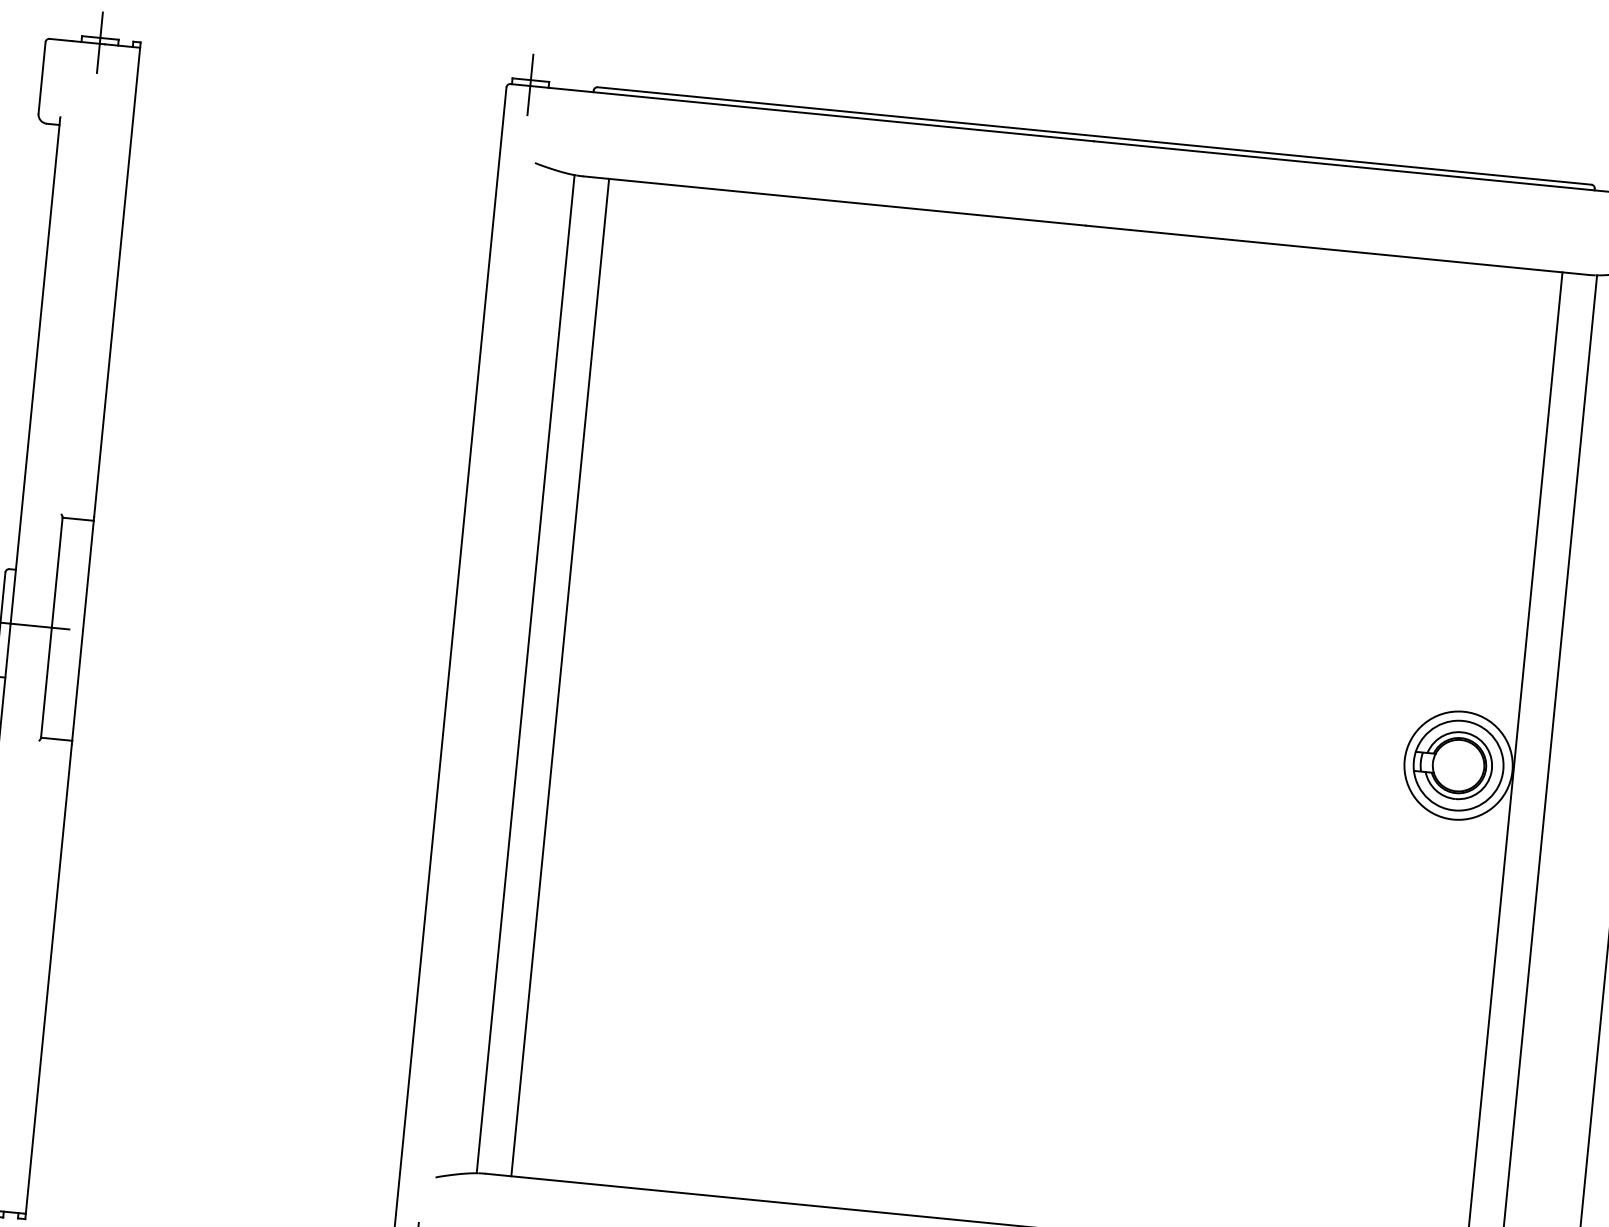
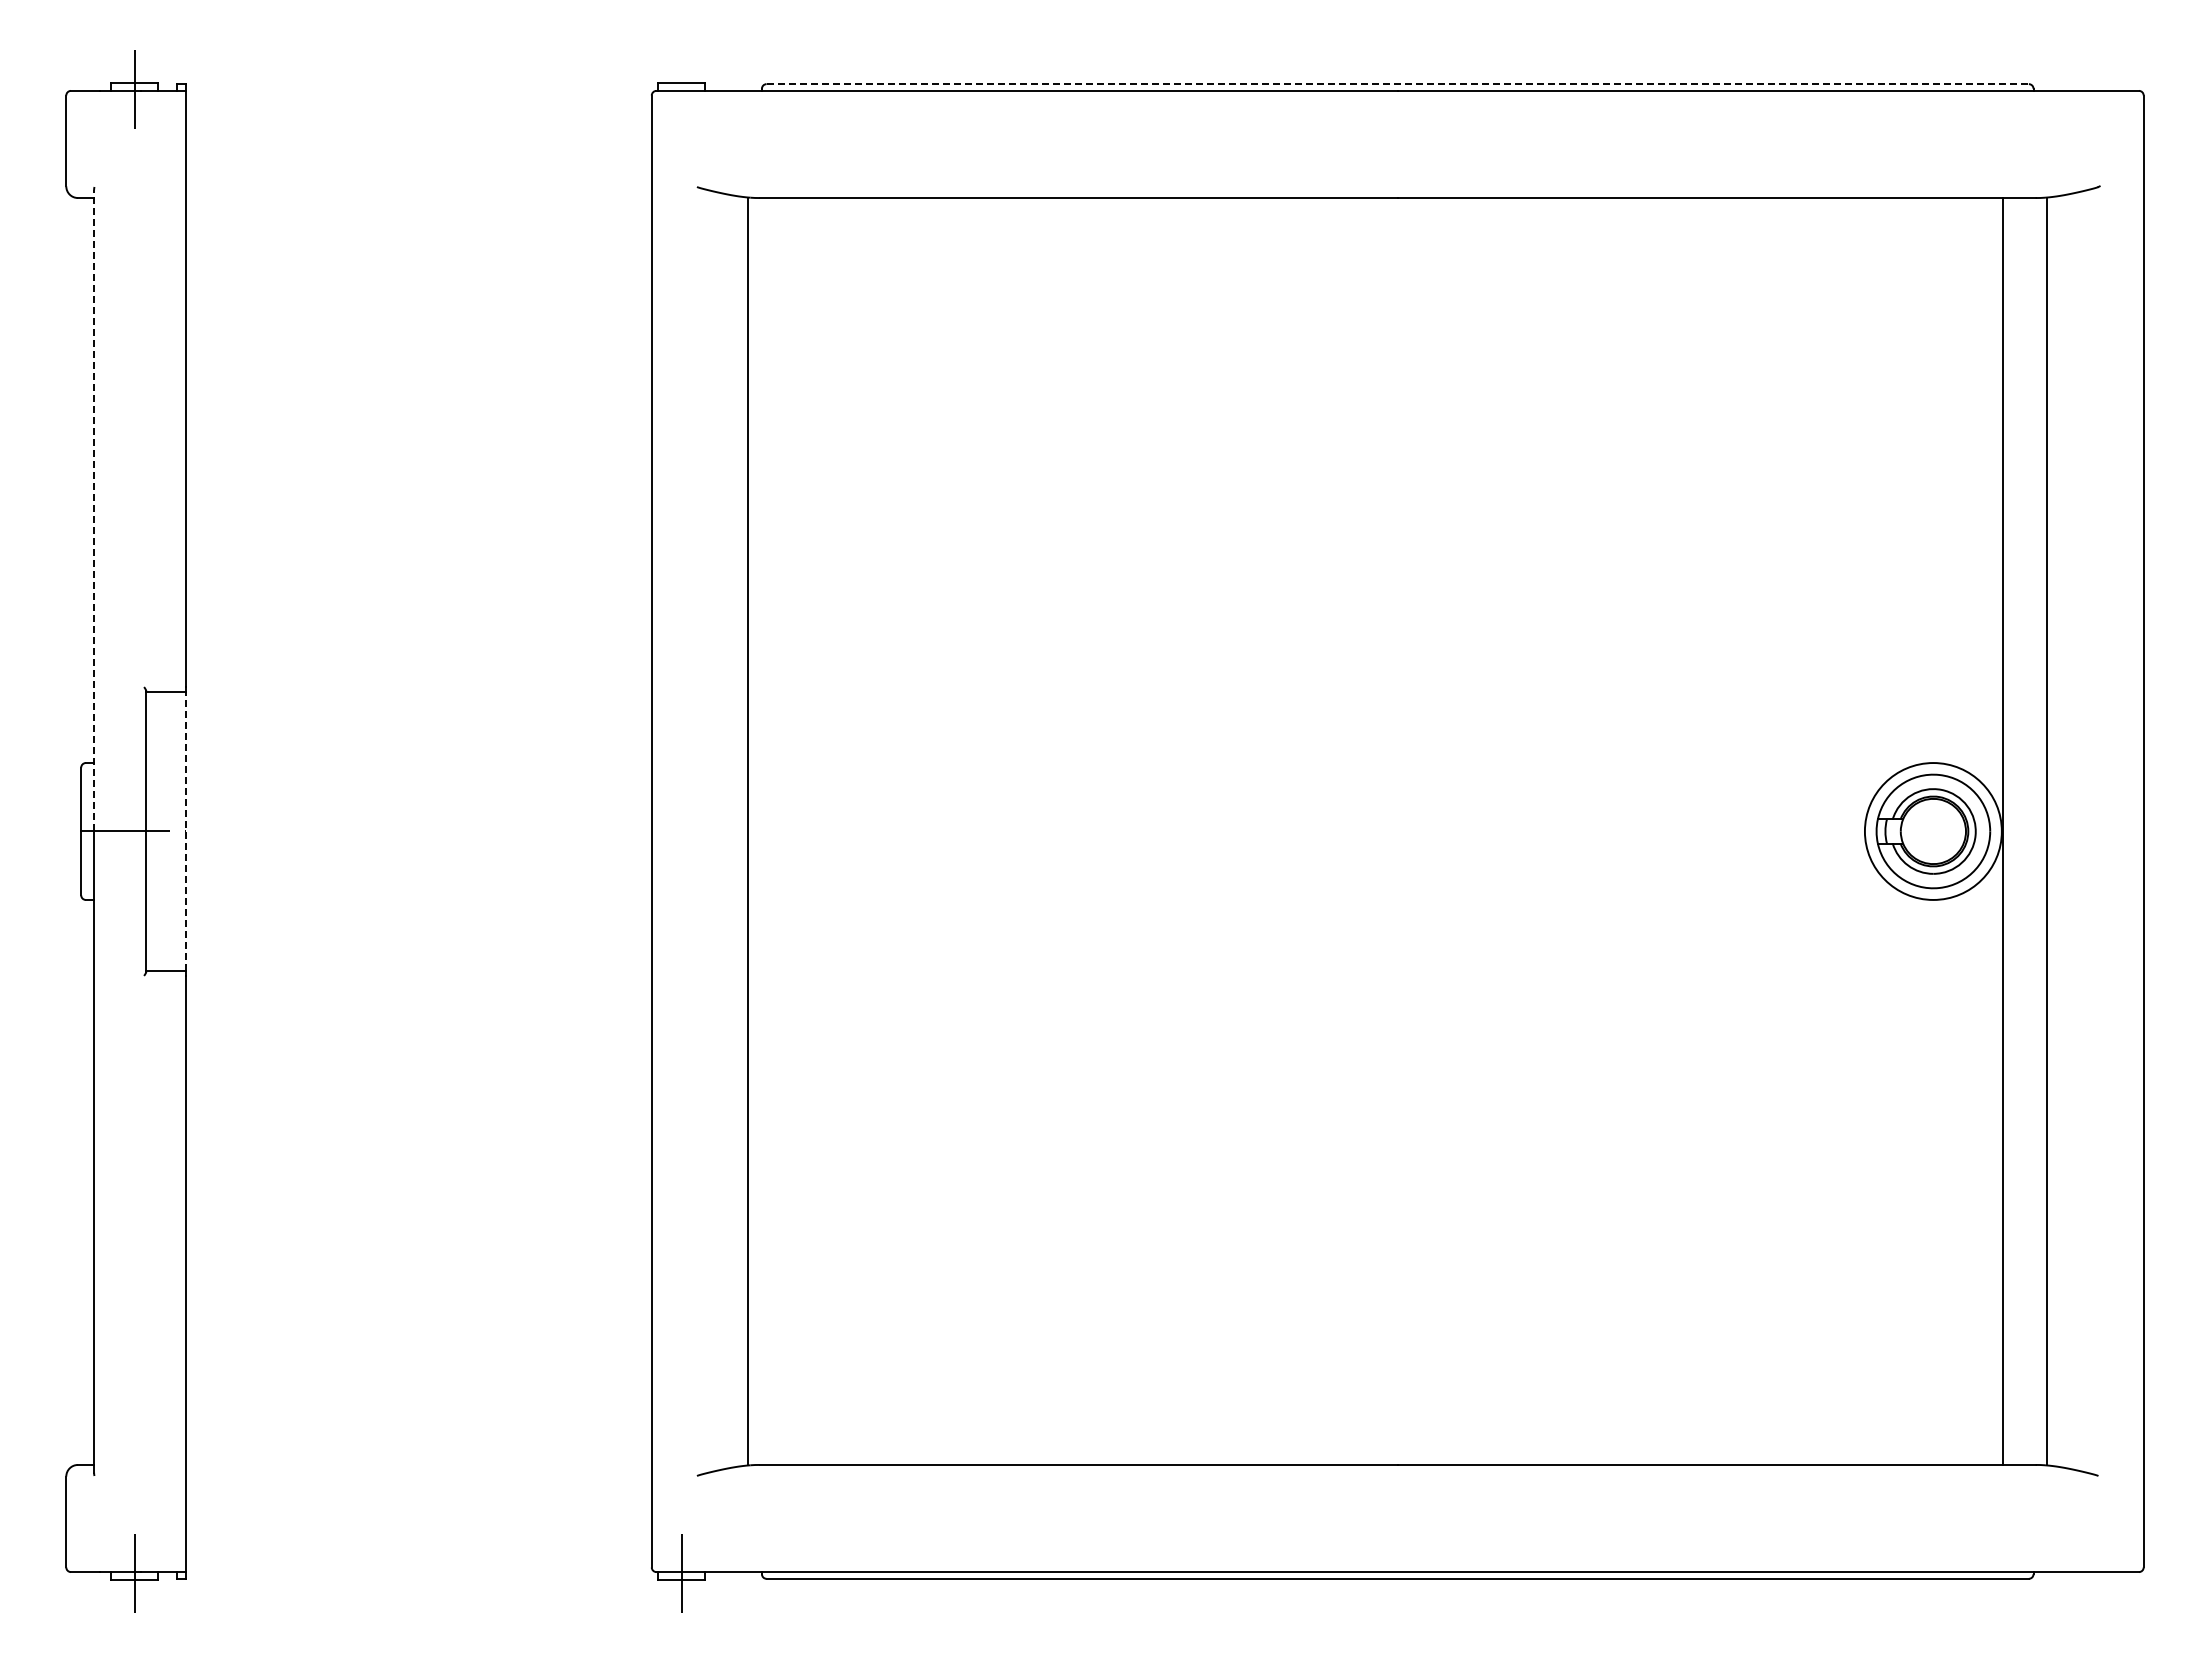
line: (530, 84) -> (681, 89), removed
line: (1095, 136) -> (1398, 84), solid -> dashed
line: (35, 371) -> (94, 510), solid -> dashed
line: (83, 630) -> (186, 831), solid -> dashed
line: (560, 677) -> (792, 831), removed

